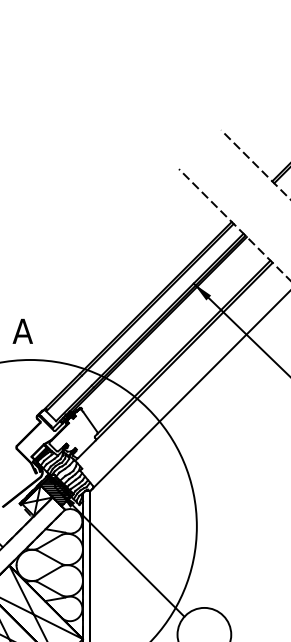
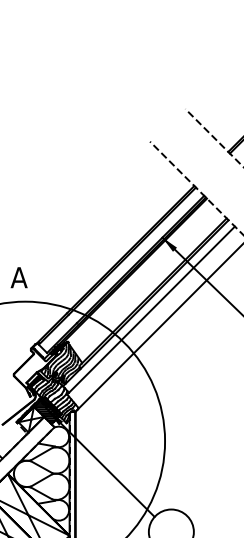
line: (180, 369) -> (151, 309), added
hatch: (72, 433) -> (60, 363), added

